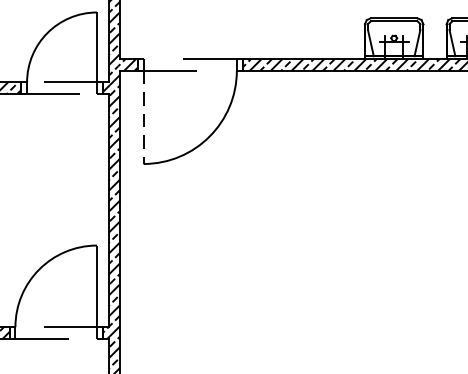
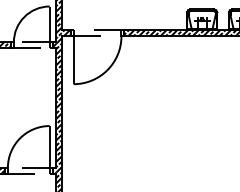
line: (143, 117) -> (73, 60), dashed -> solid

